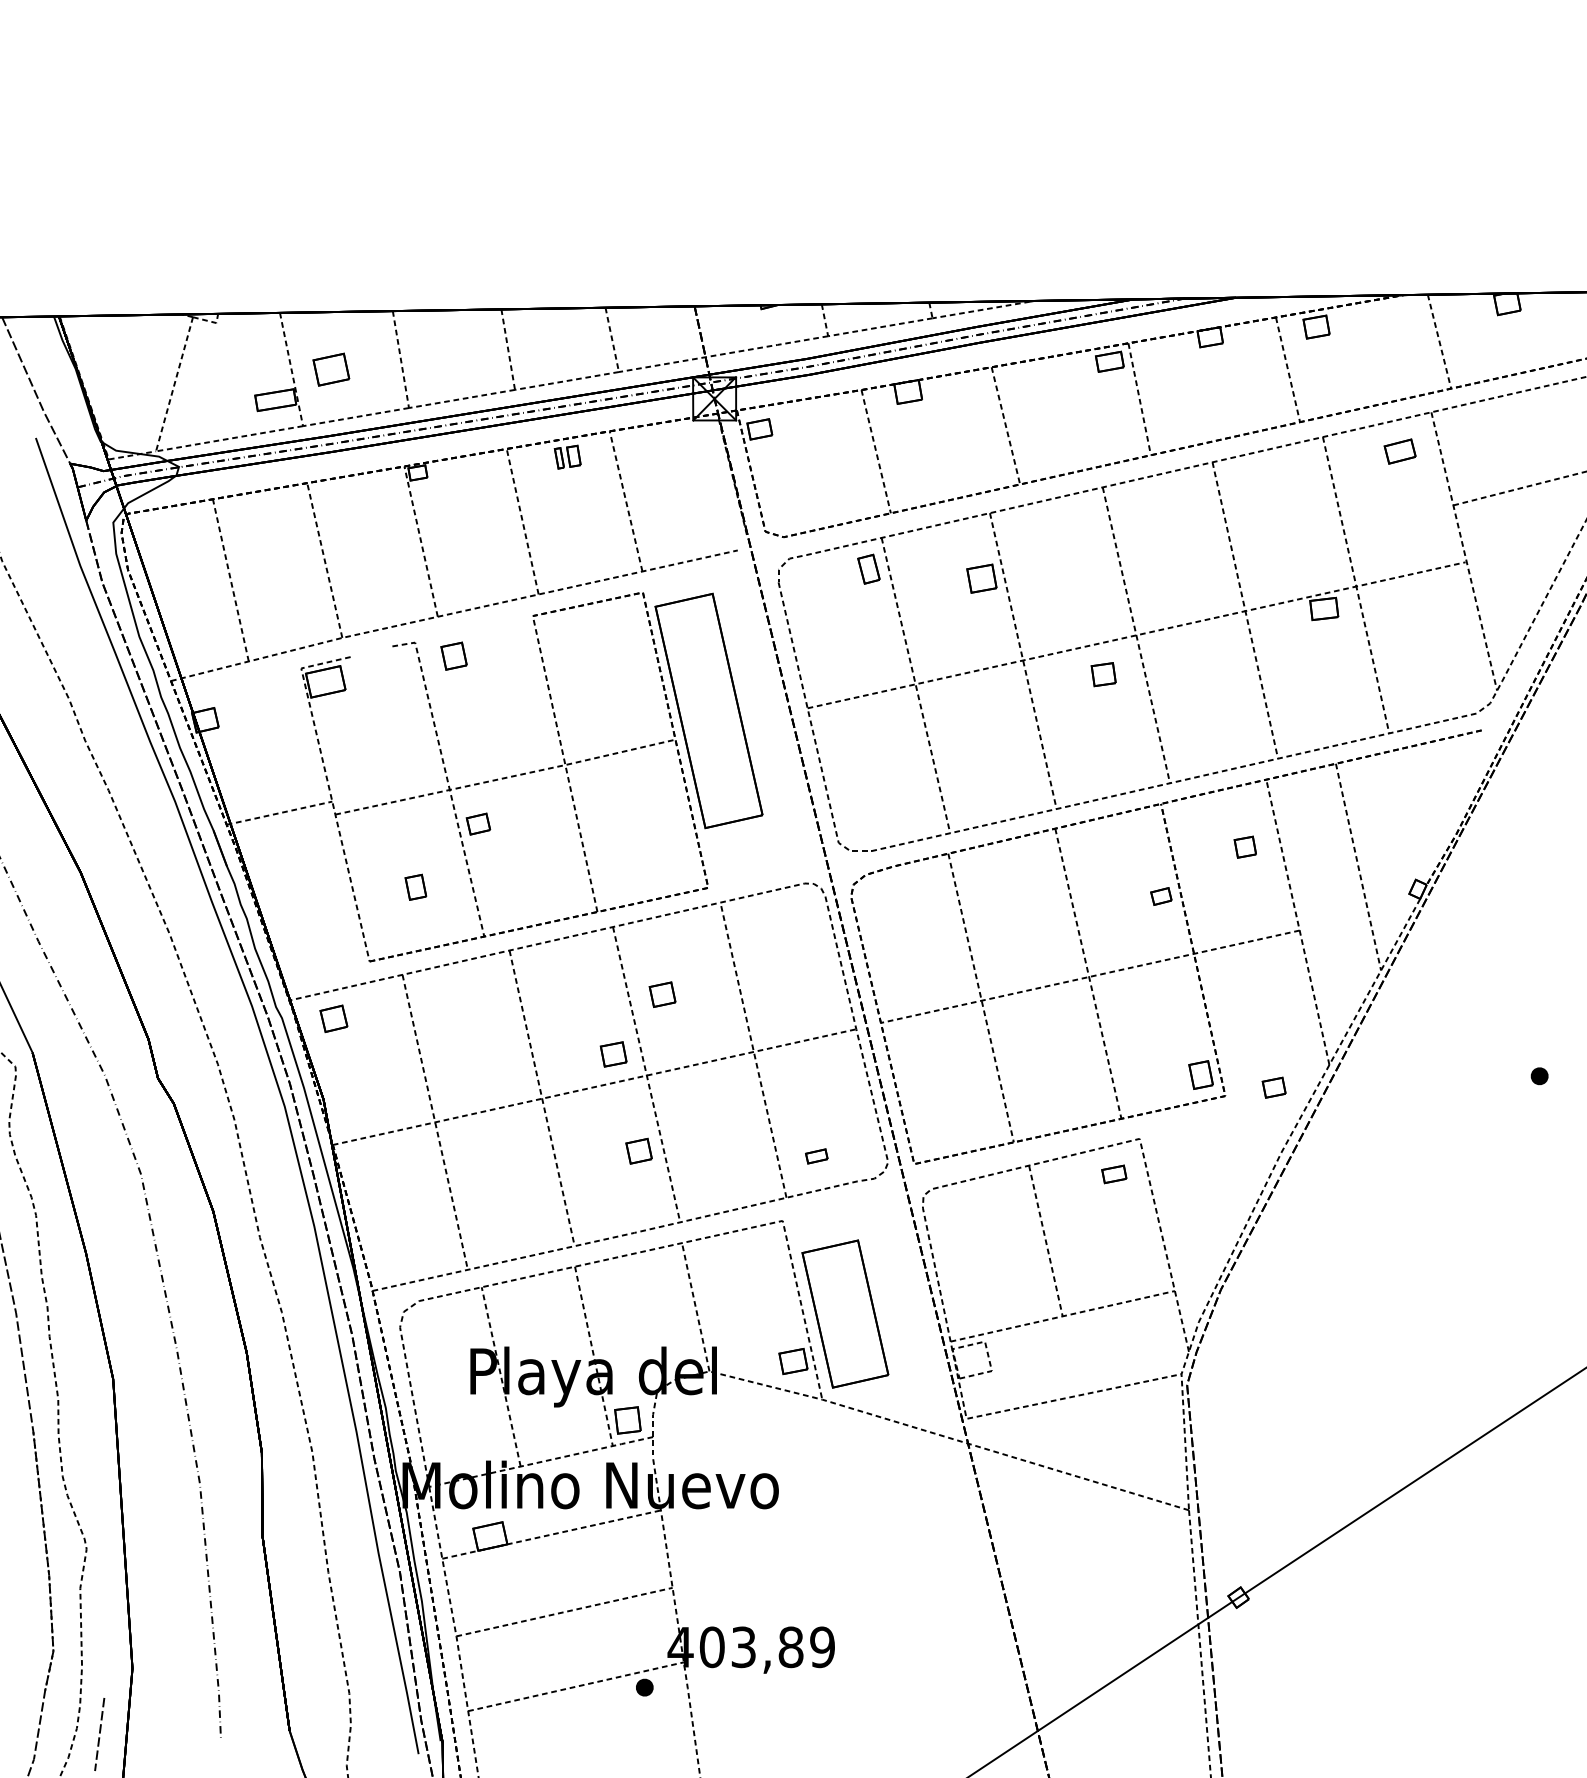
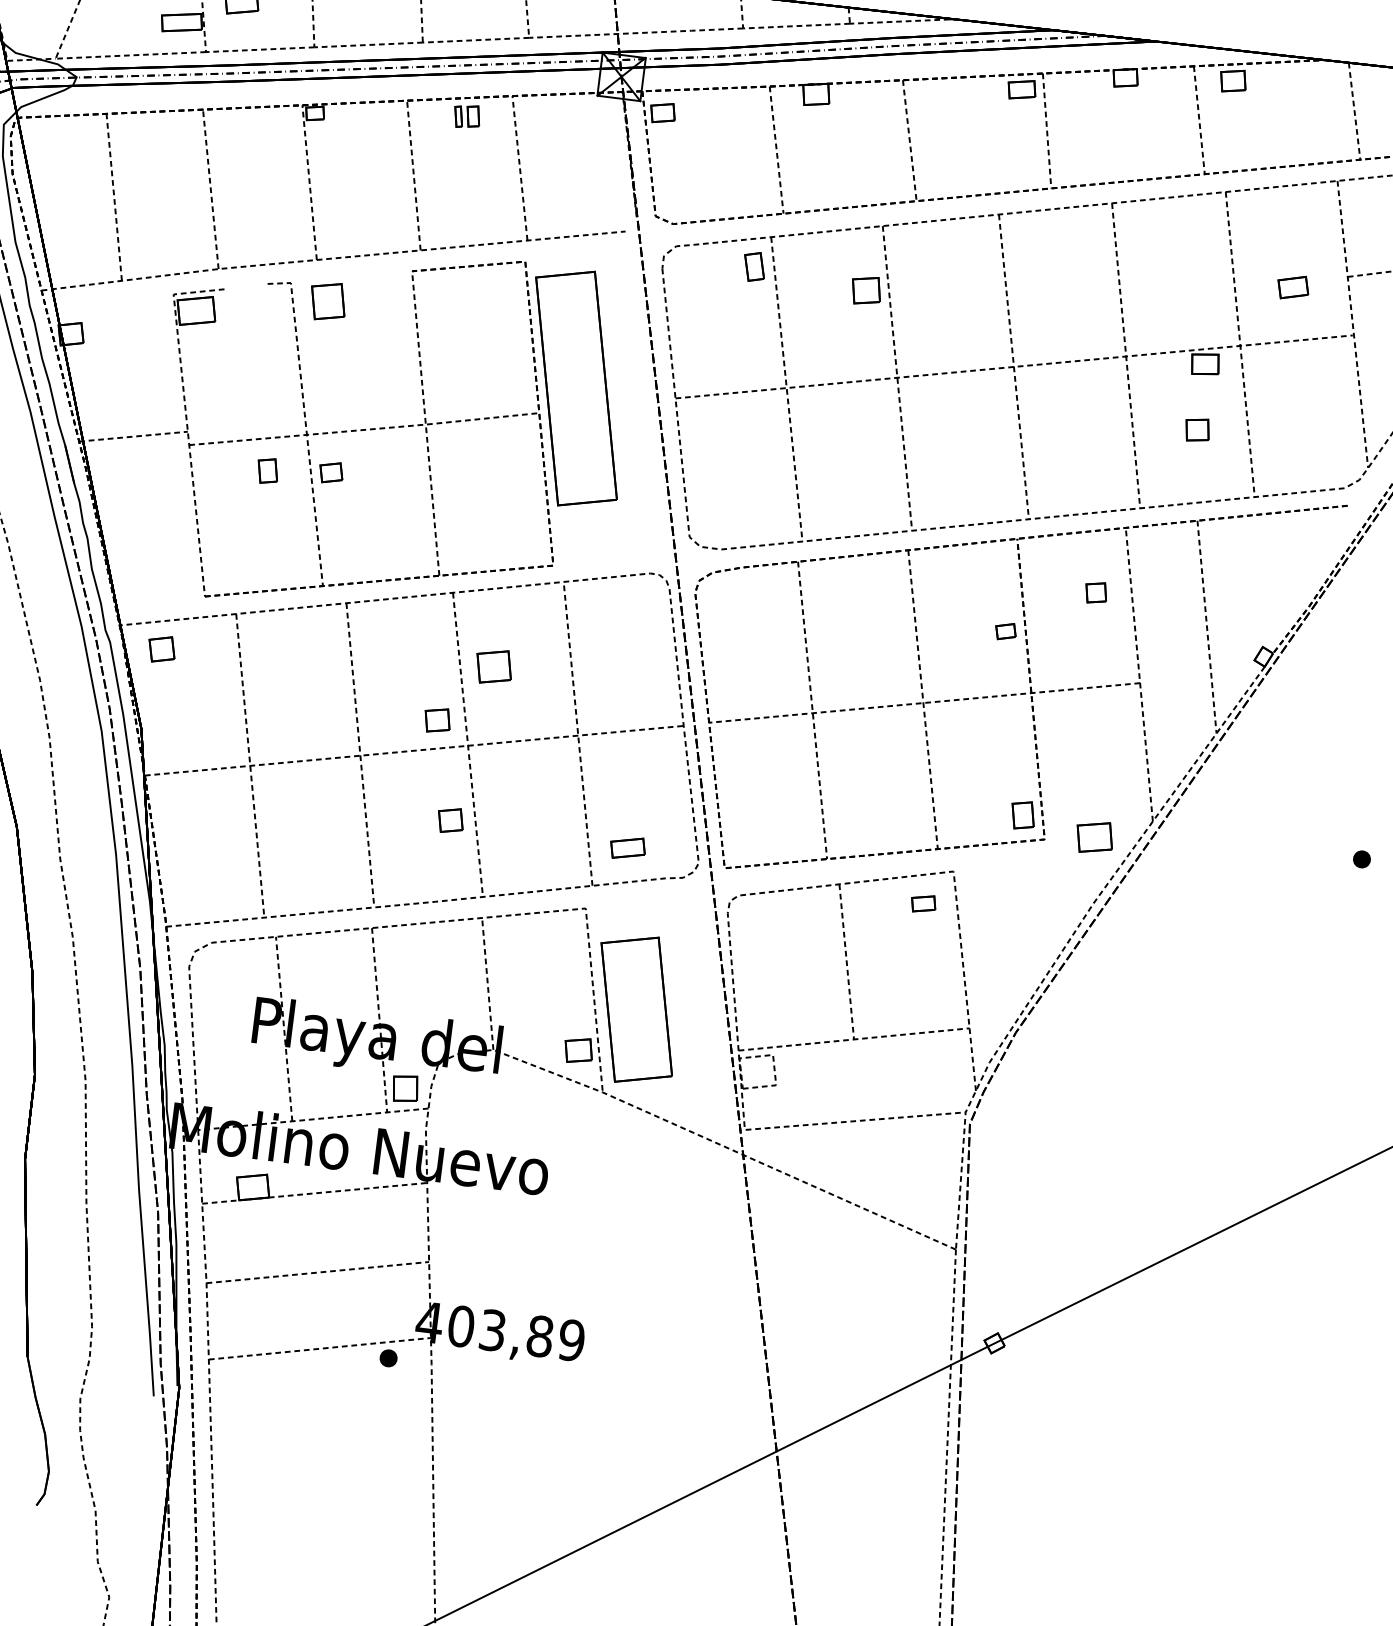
part: (1399, 451) -> (1292, 287), moved
part: (453, 655) -> (327, 300), size x1.4
part: (1103, 674) -> (1197, 429), moved
part: (415, 886) -> (267, 470), moved
part: (662, 994) -> (494, 666), size x1.4
part: (1273, 1087) -> (1094, 836), size x1.6
part: (816, 1156) -> (627, 848), size x1.6

